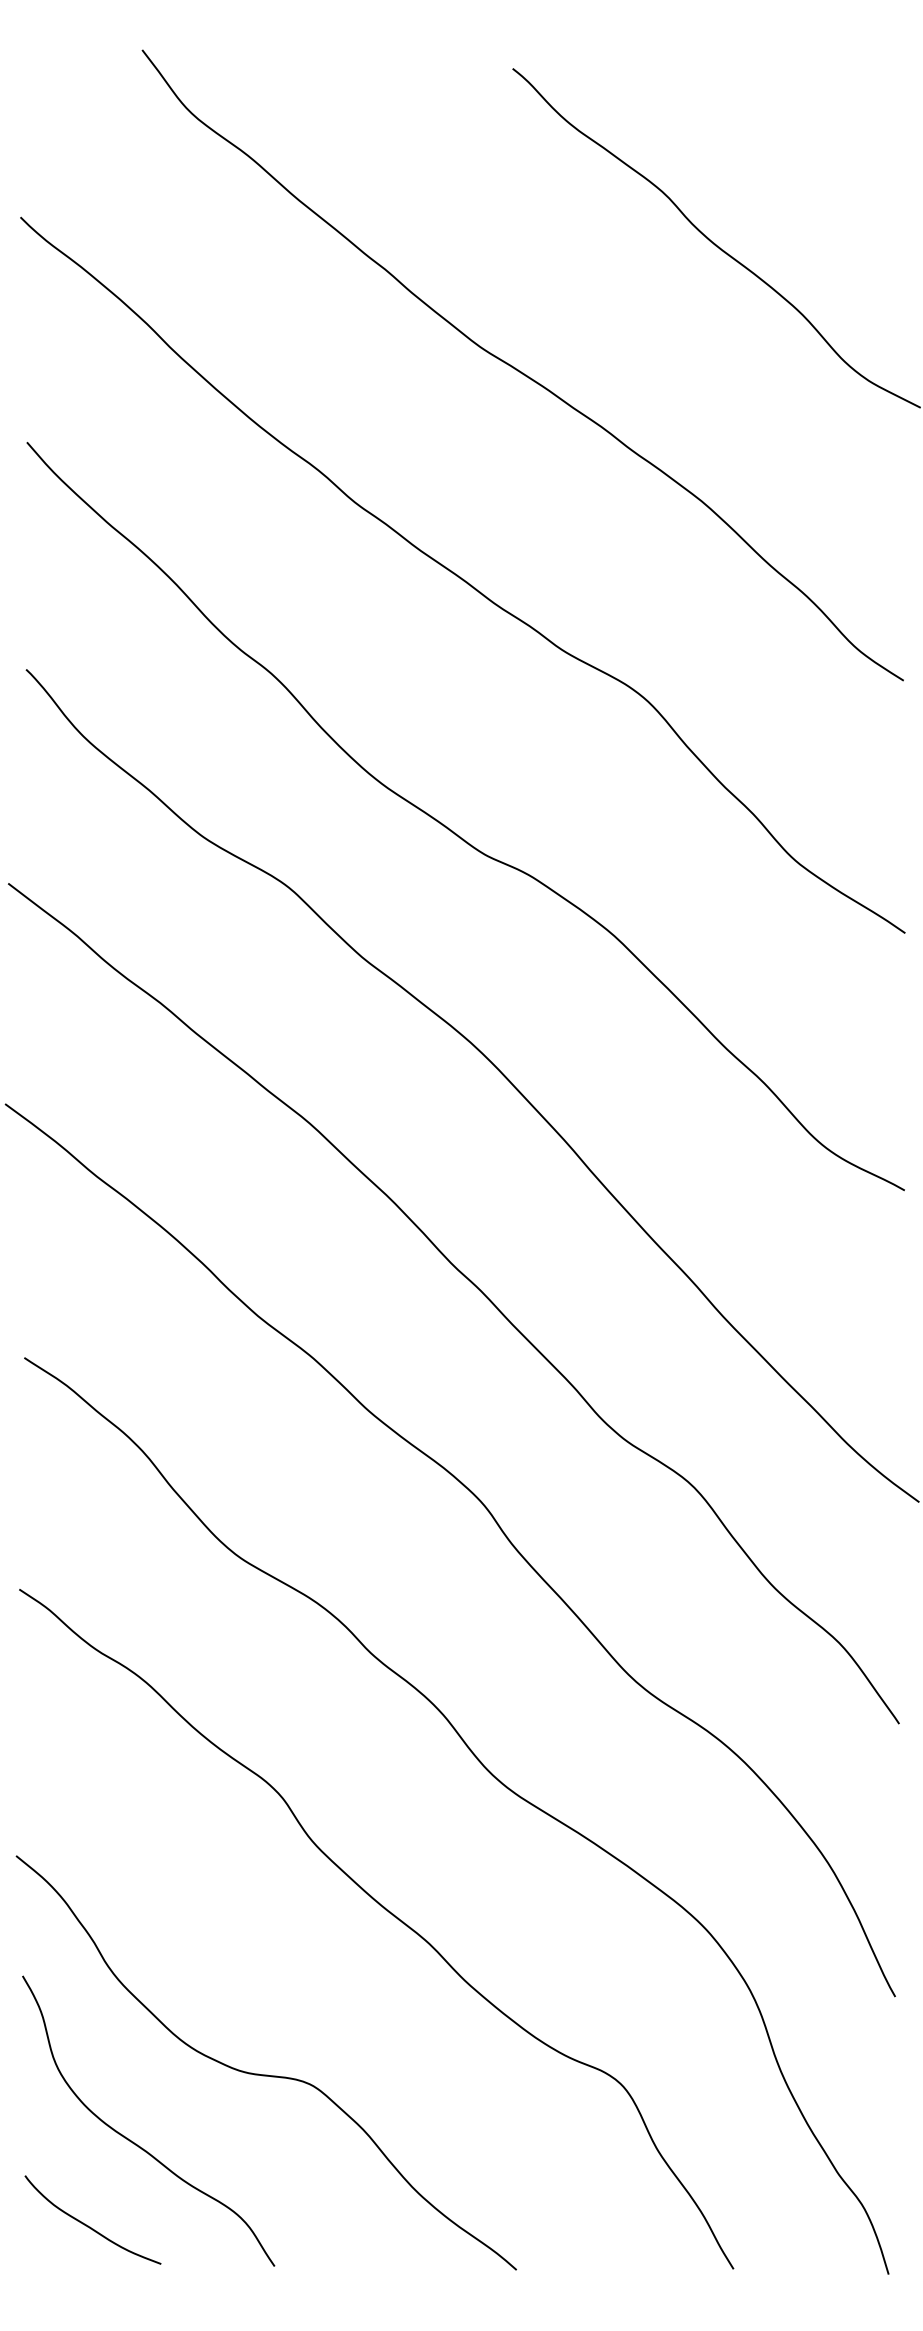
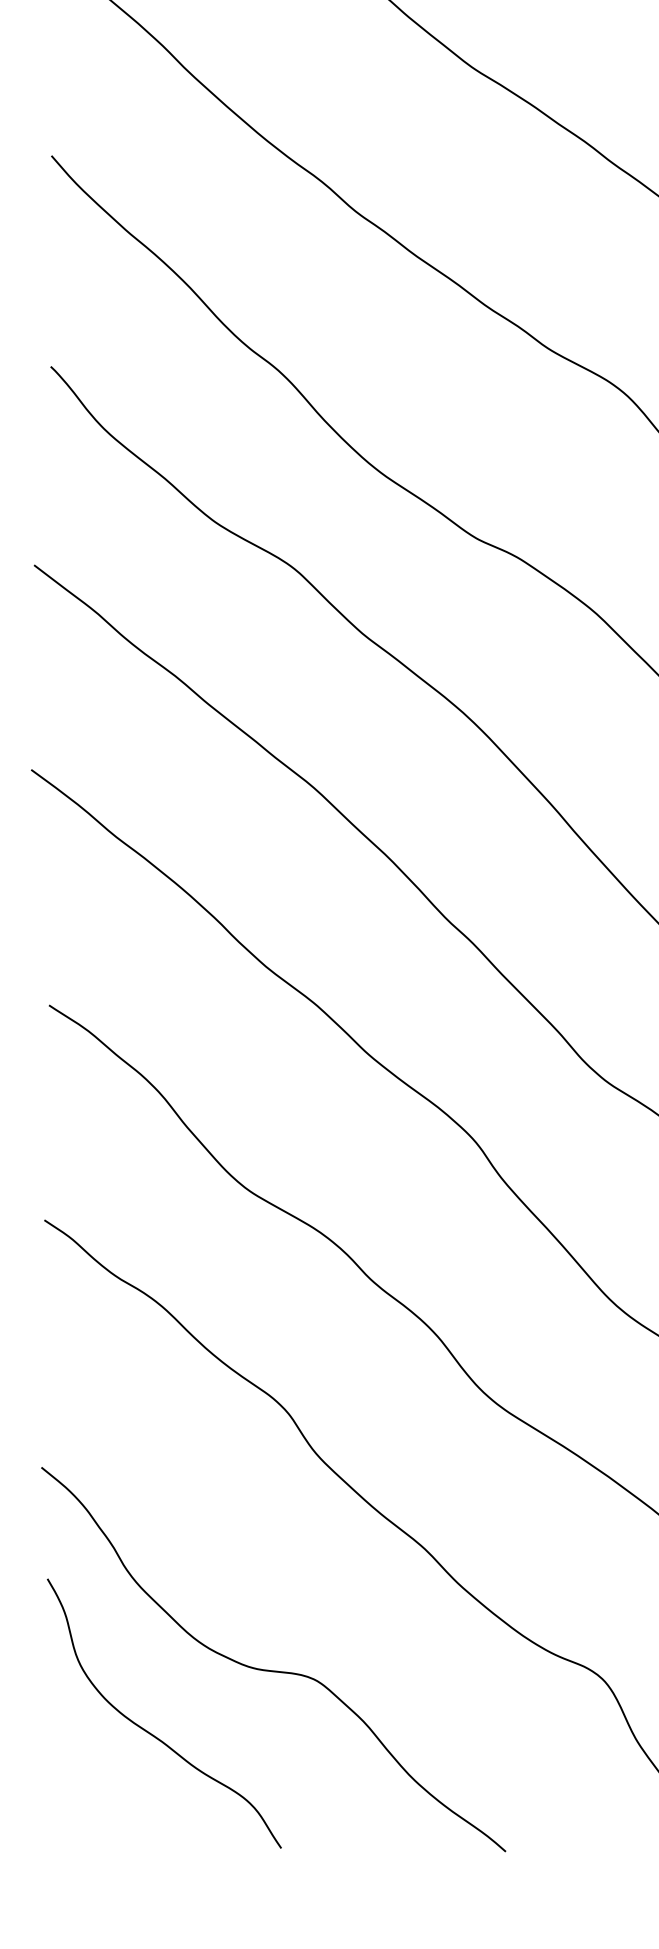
curve: (88, 2225) -> (108, 1810), removed

